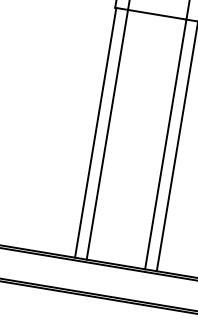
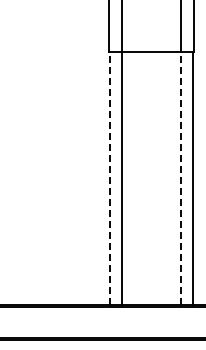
line: (95, 133) -> (110, 178), solid -> dashed
line: (165, 144) -> (181, 178), solid -> dashed

